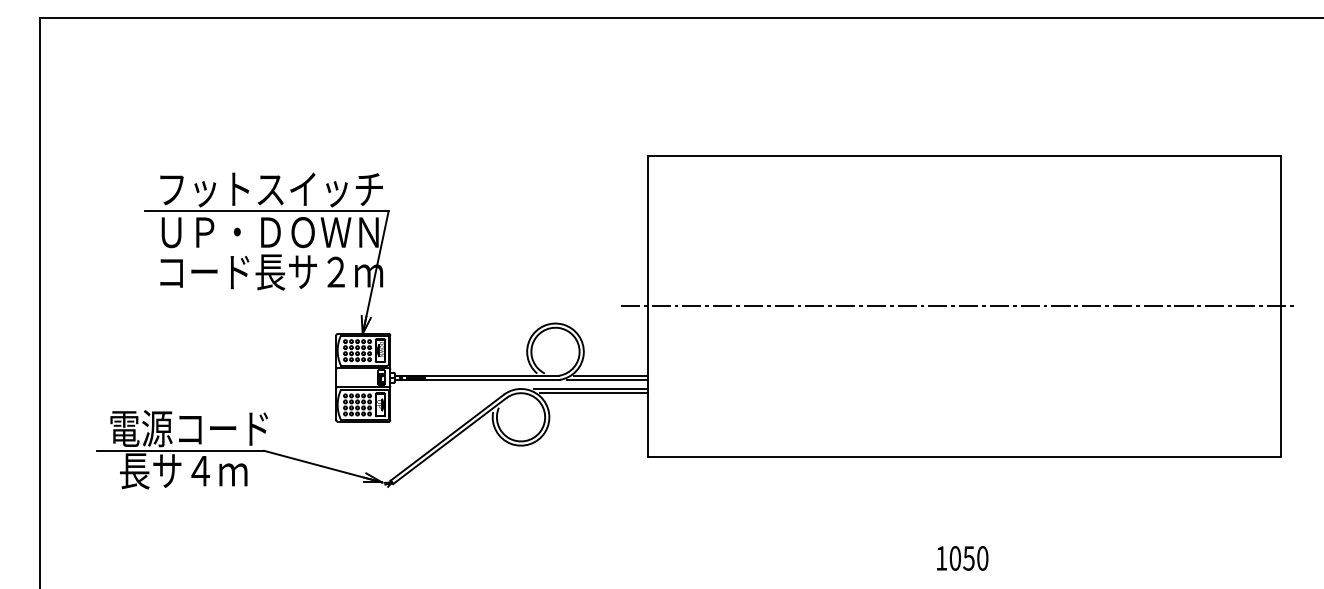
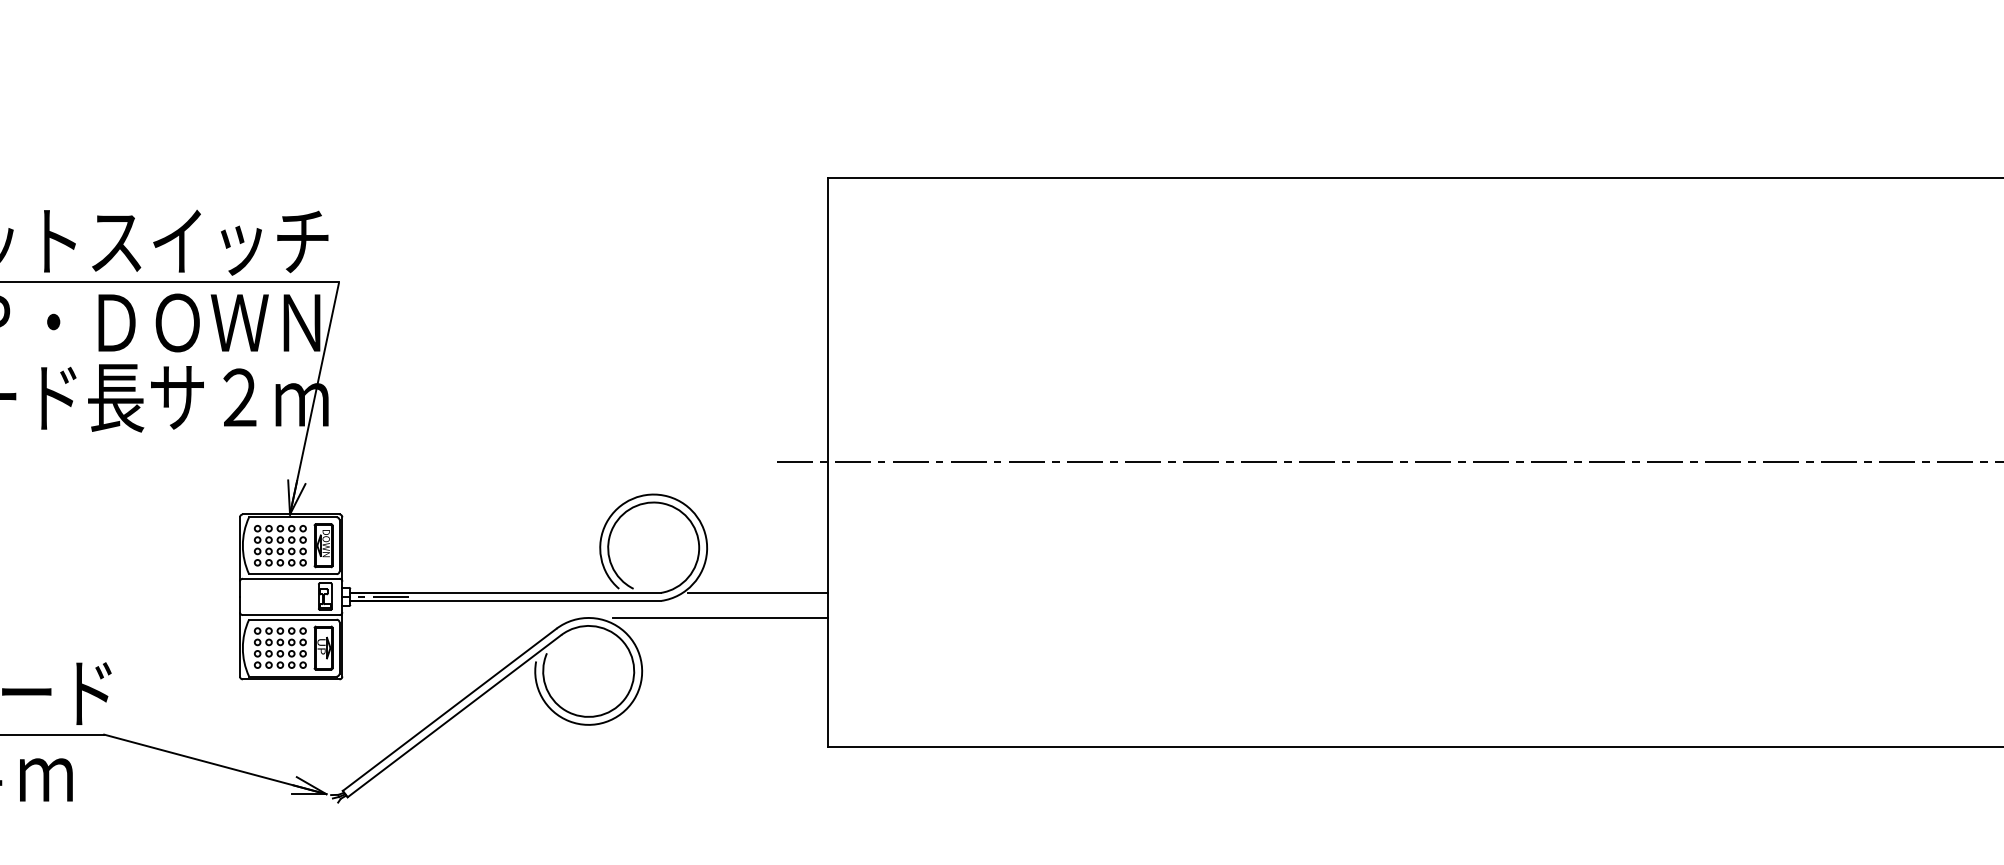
line: (607, 379) -> (751, 600), removed
line: (593, 393) -> (725, 626), removed

